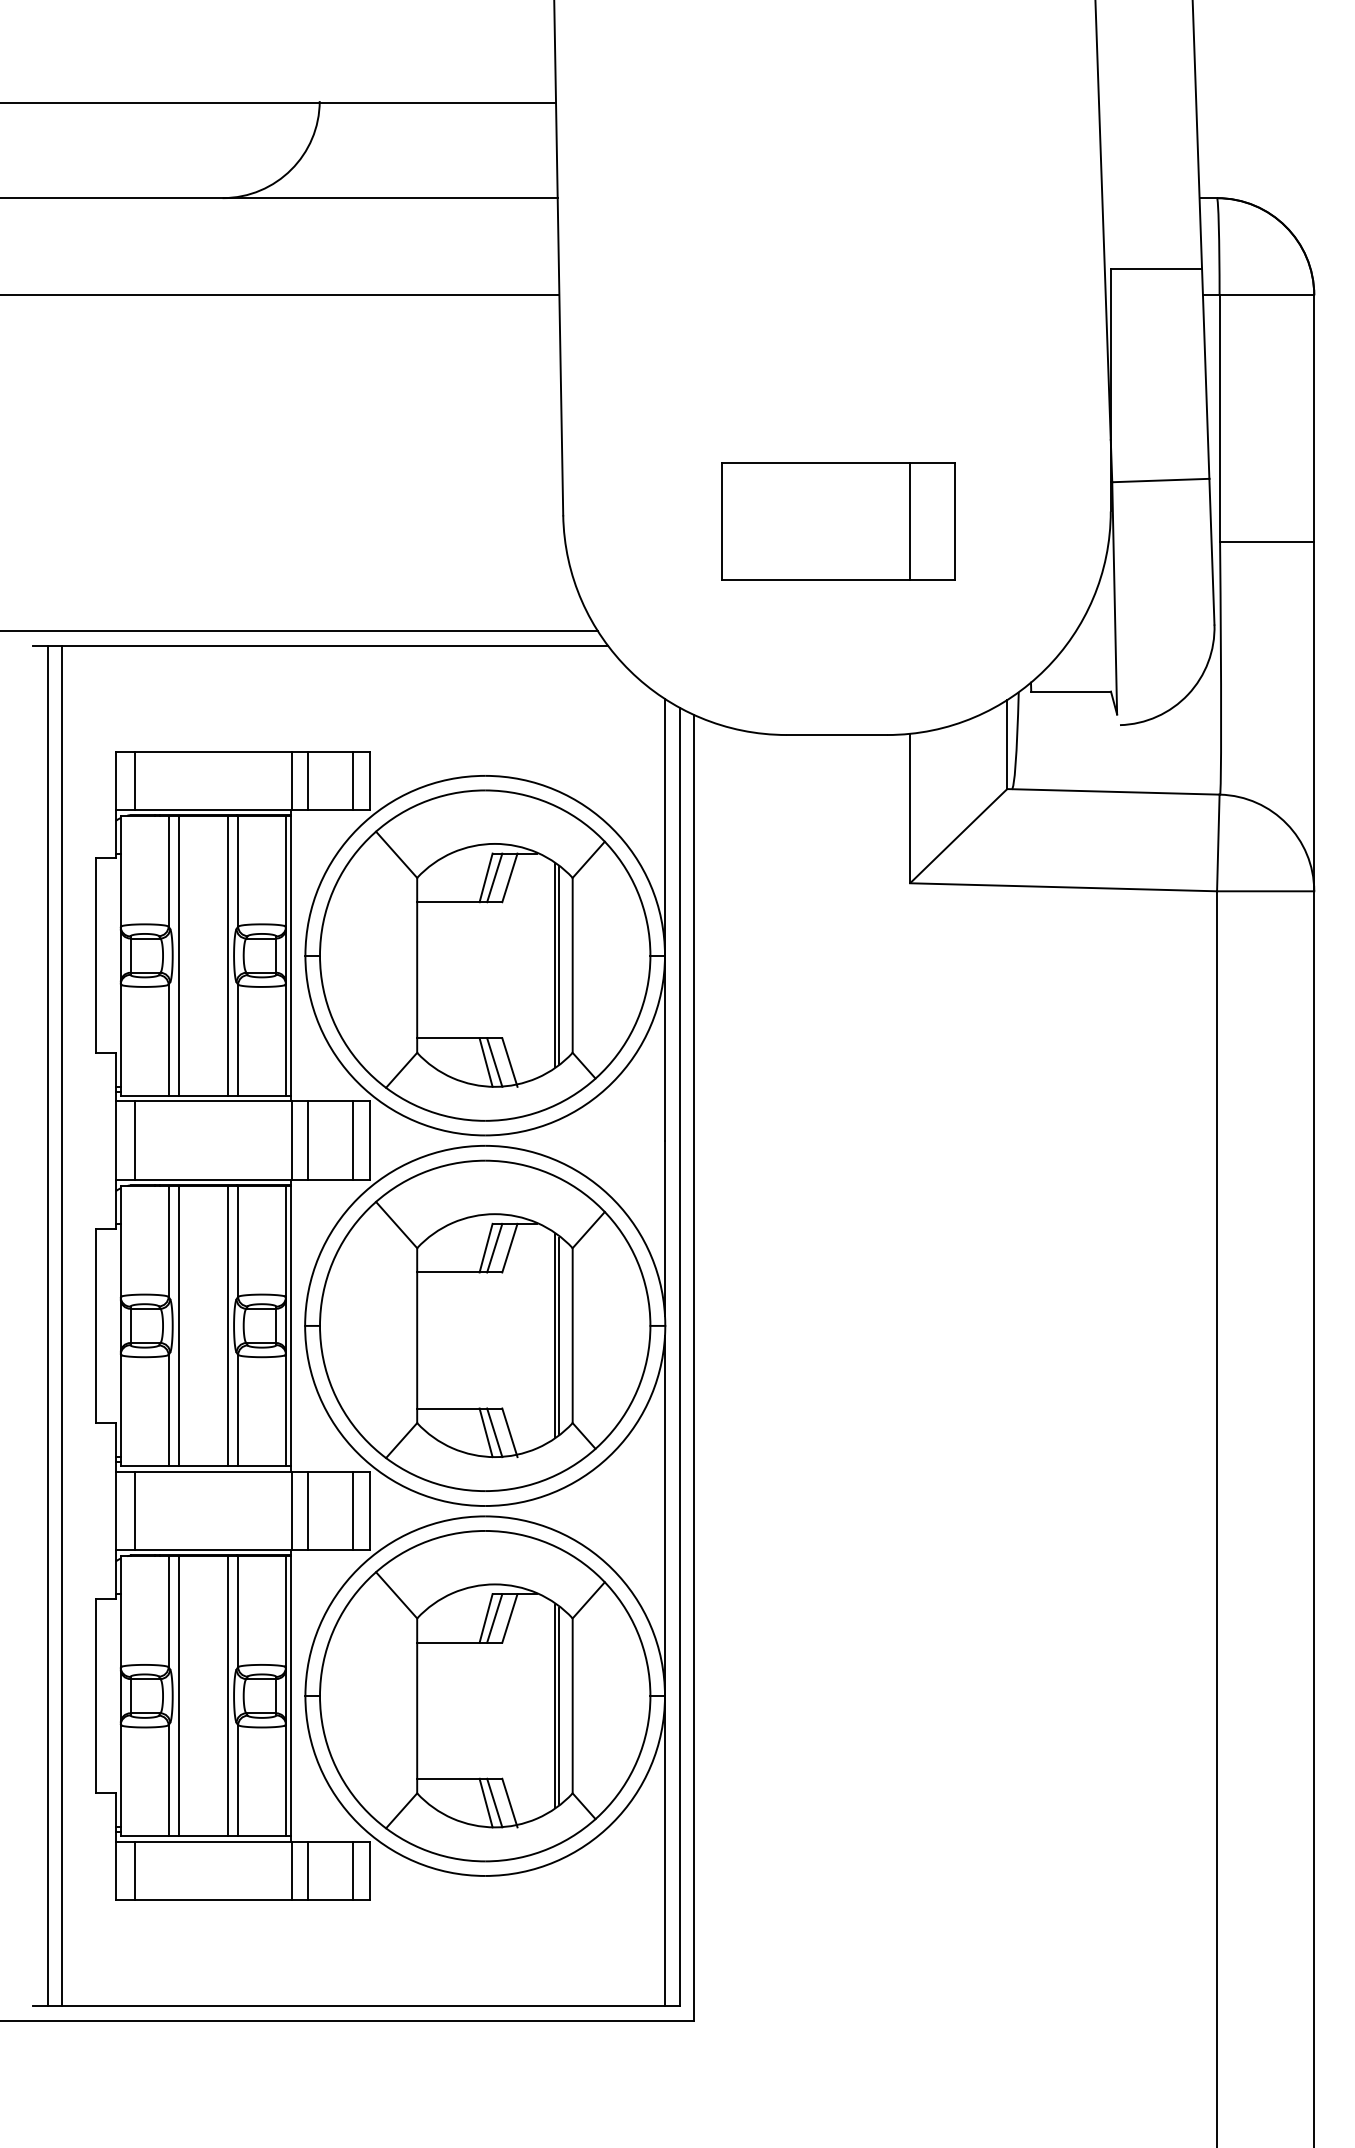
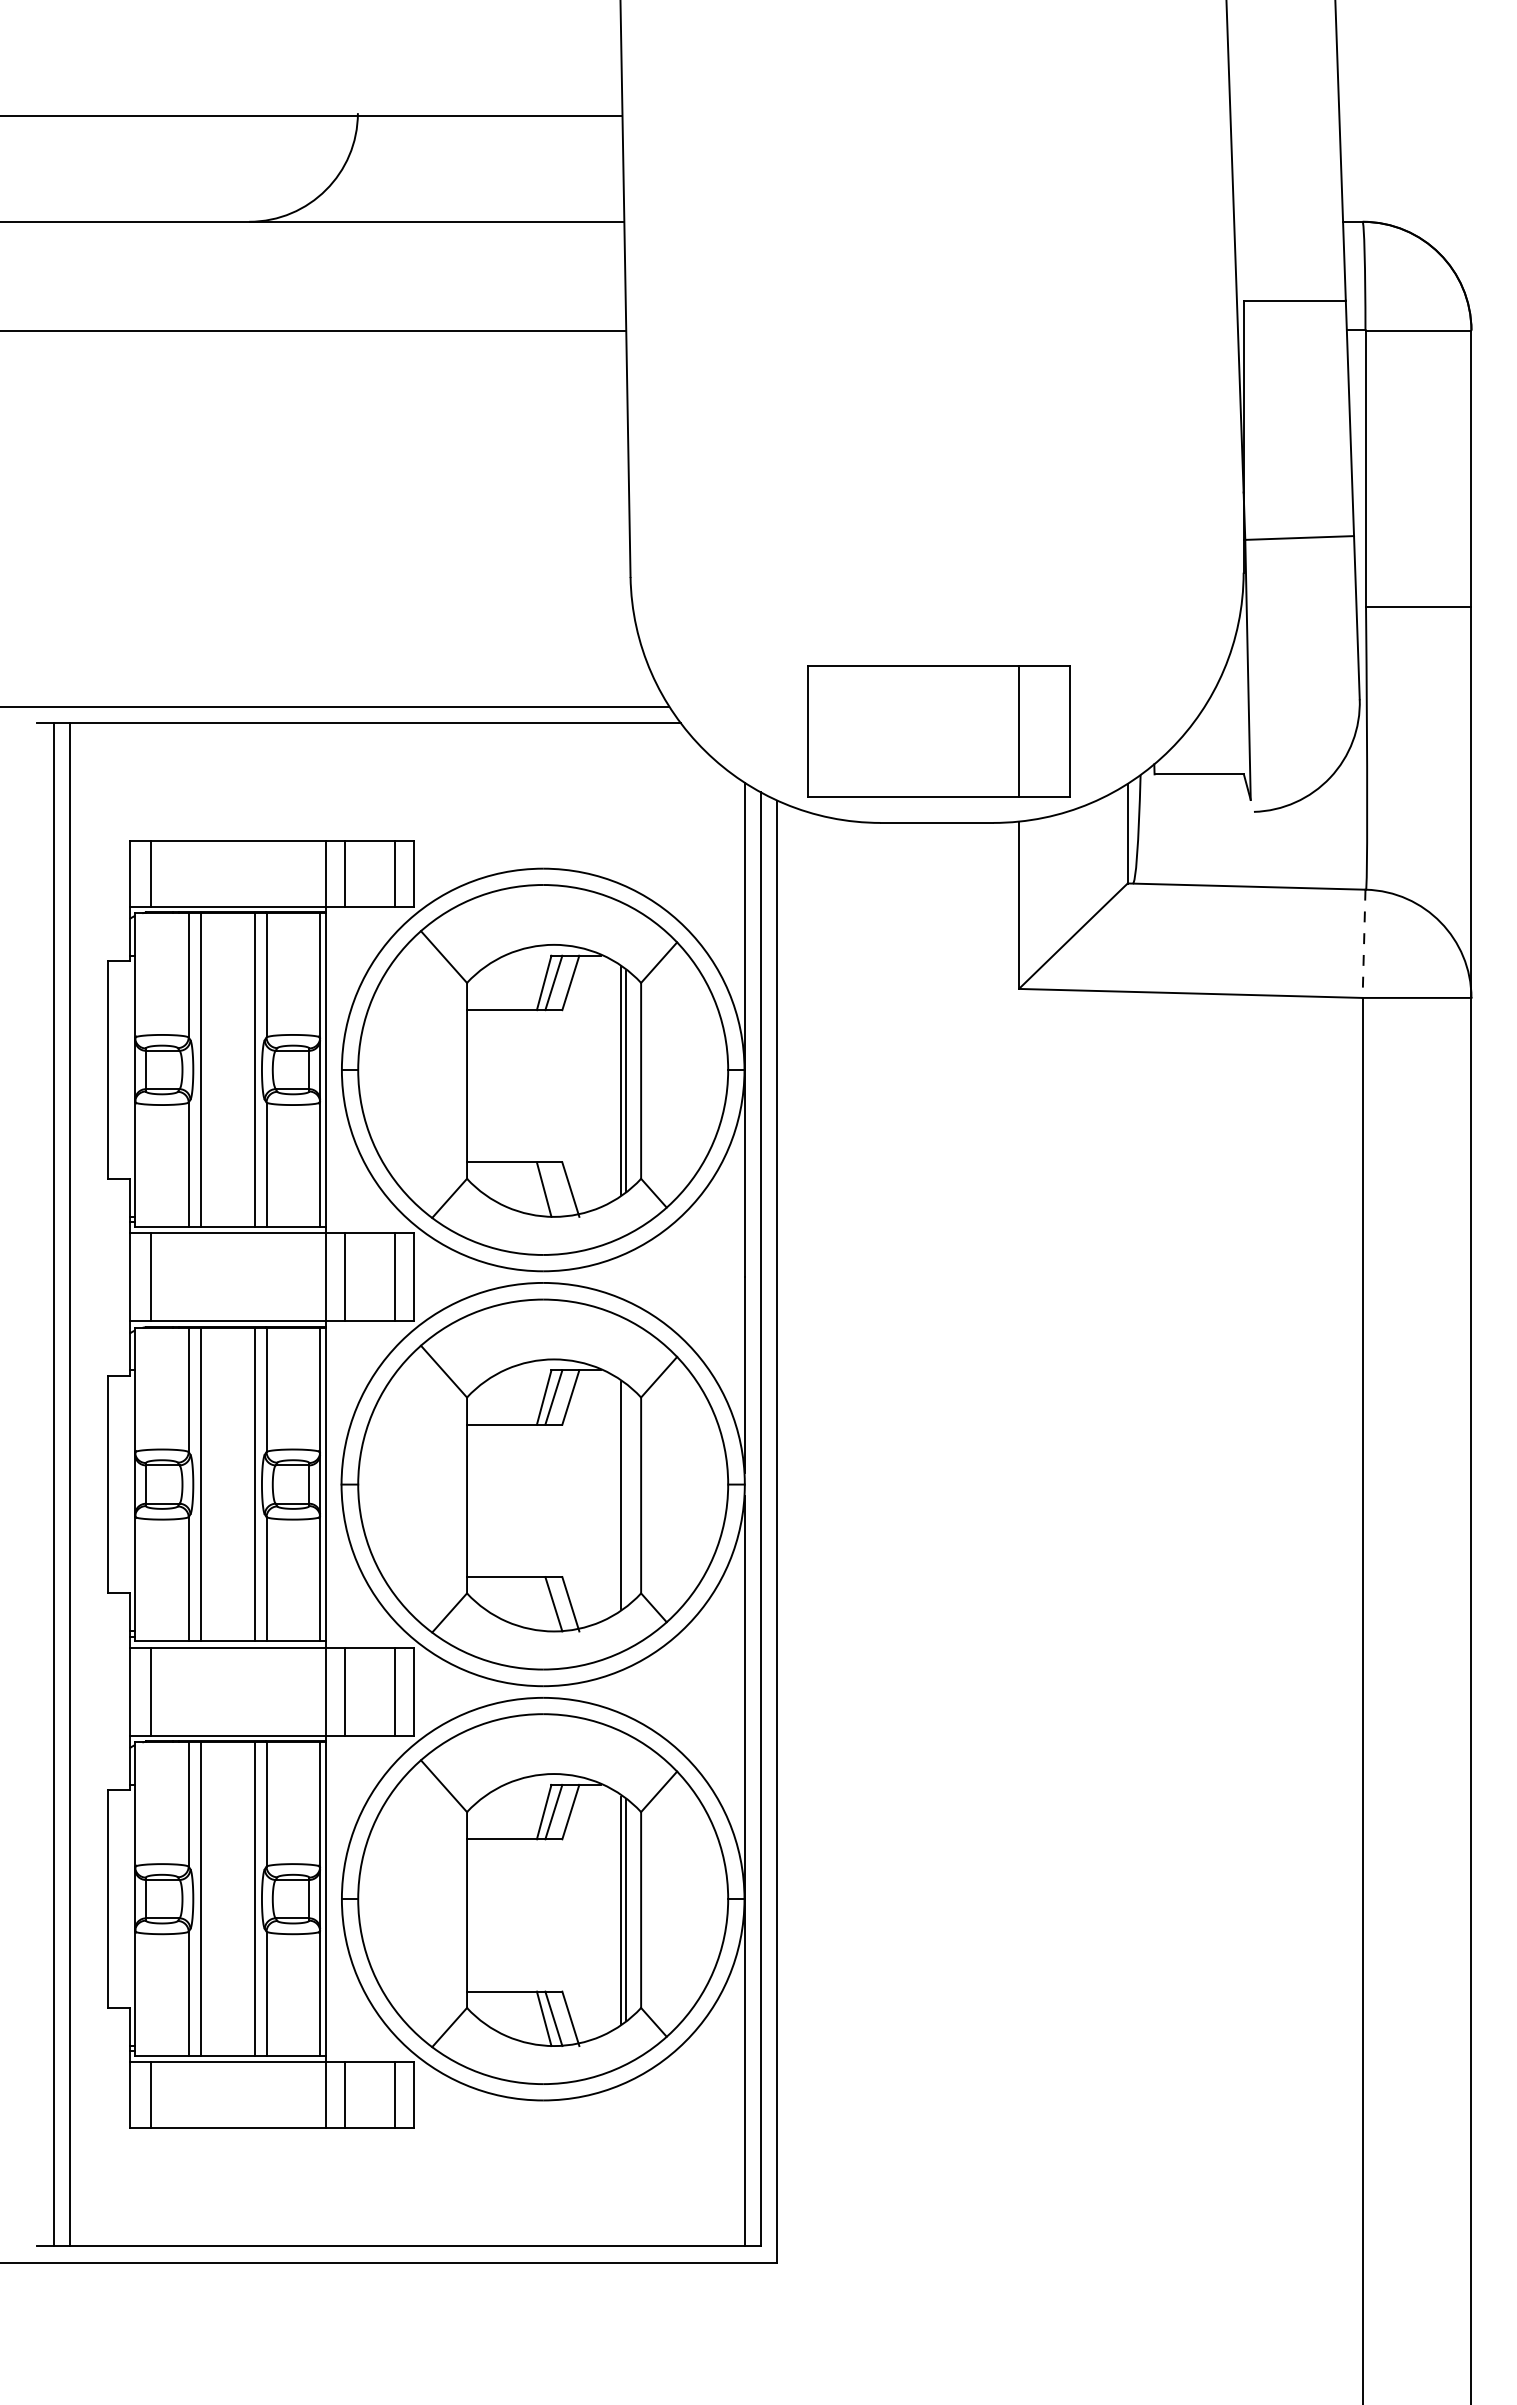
part: (838, 521) -> (938, 731), moved
line: (1218, 843) -> (1364, 944), solid -> dashed
line: (494, 1062) -> (553, 1189), removed
line: (558, 1335) -> (625, 1495), removed
line: (485, 1433) -> (543, 1604), removed

